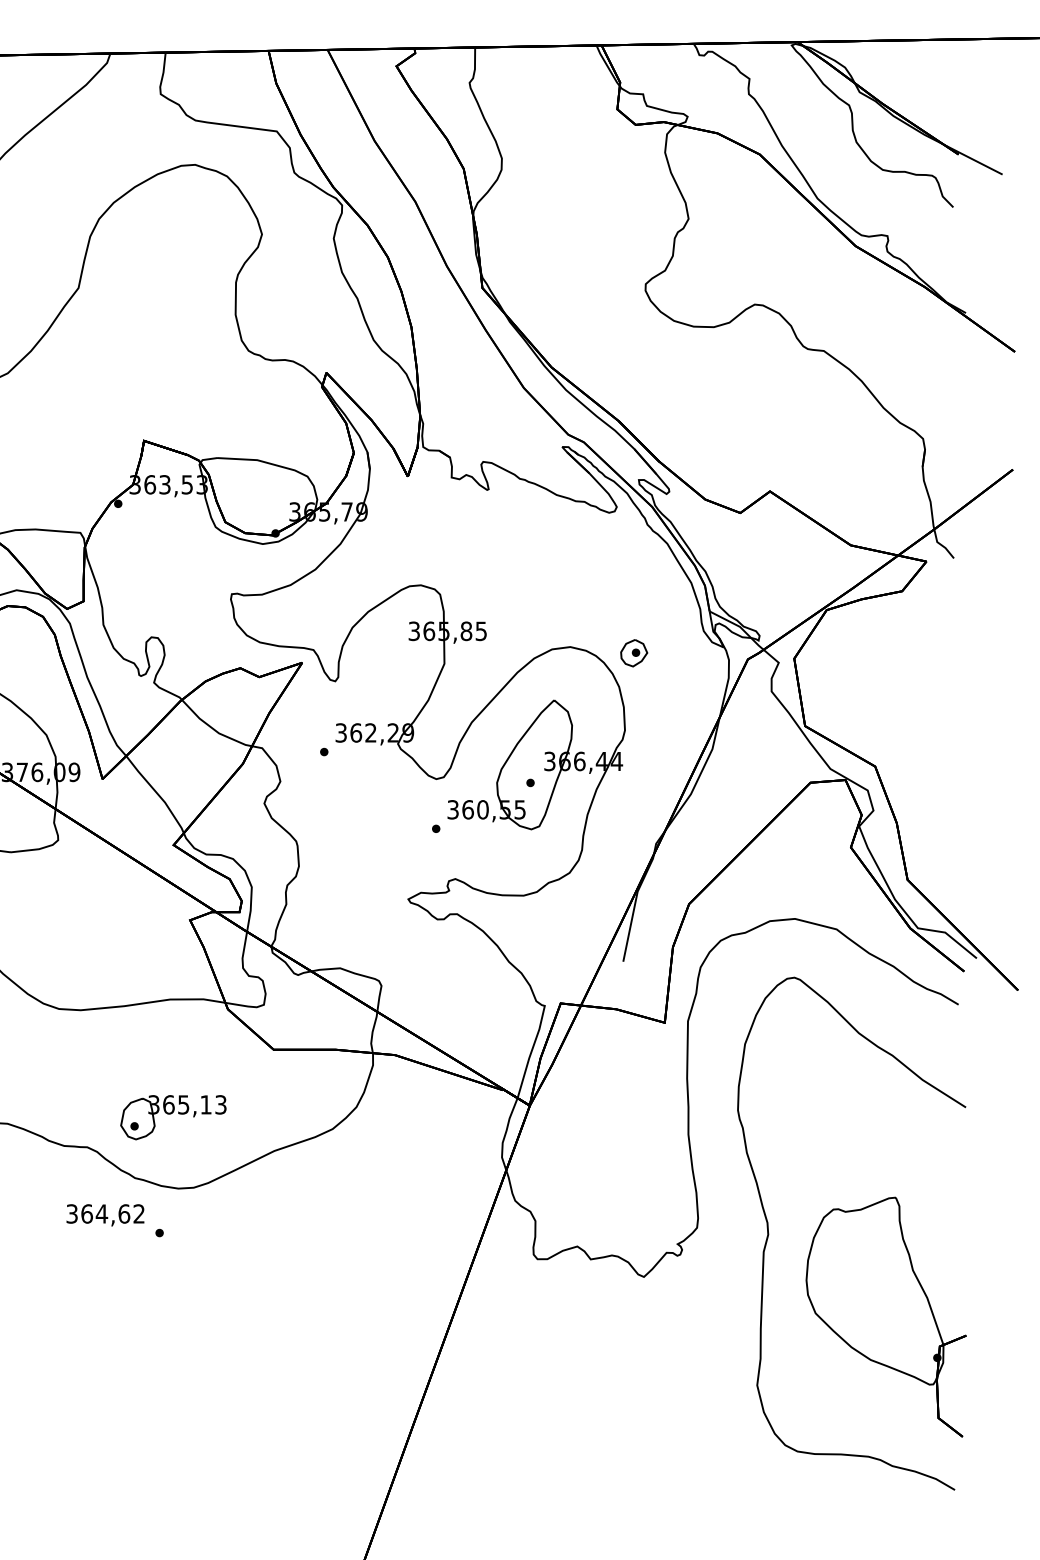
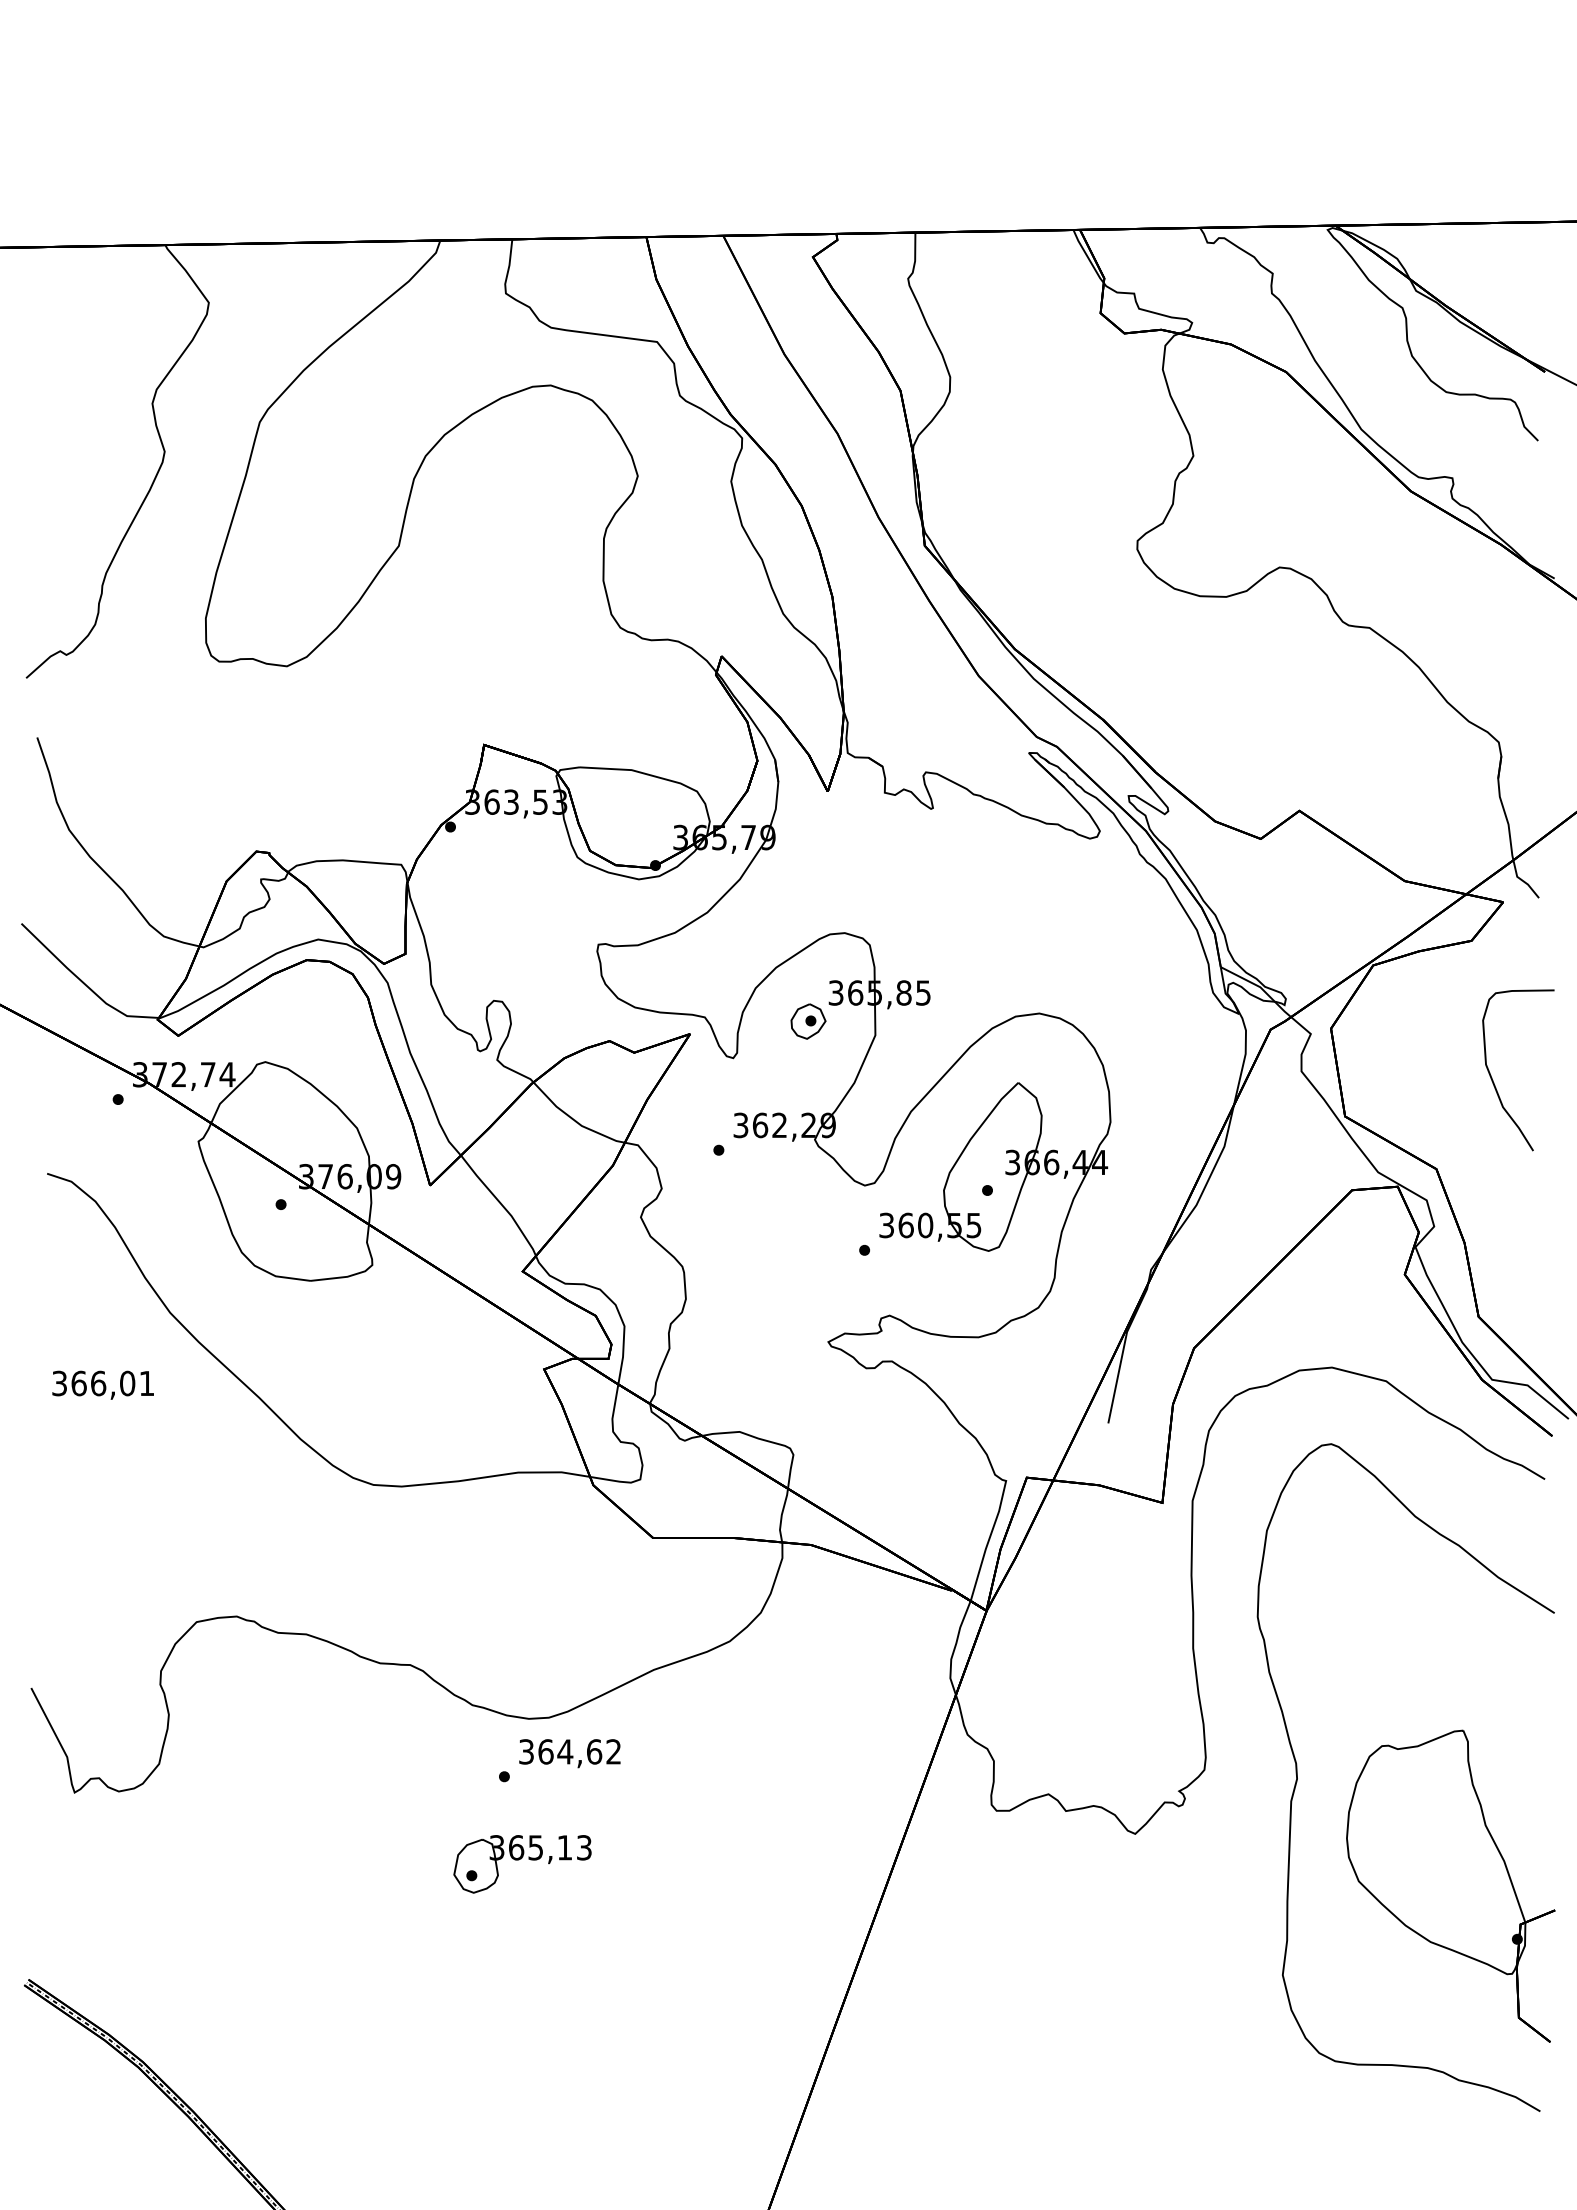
part: (634, 653) -> (808, 1021), moved
curve: (919, 700) -> (1494, 1082), added
part: (173, 1117) -> (522, 1864), moved
text: (105, 1215) -> (569, 1753), moved

